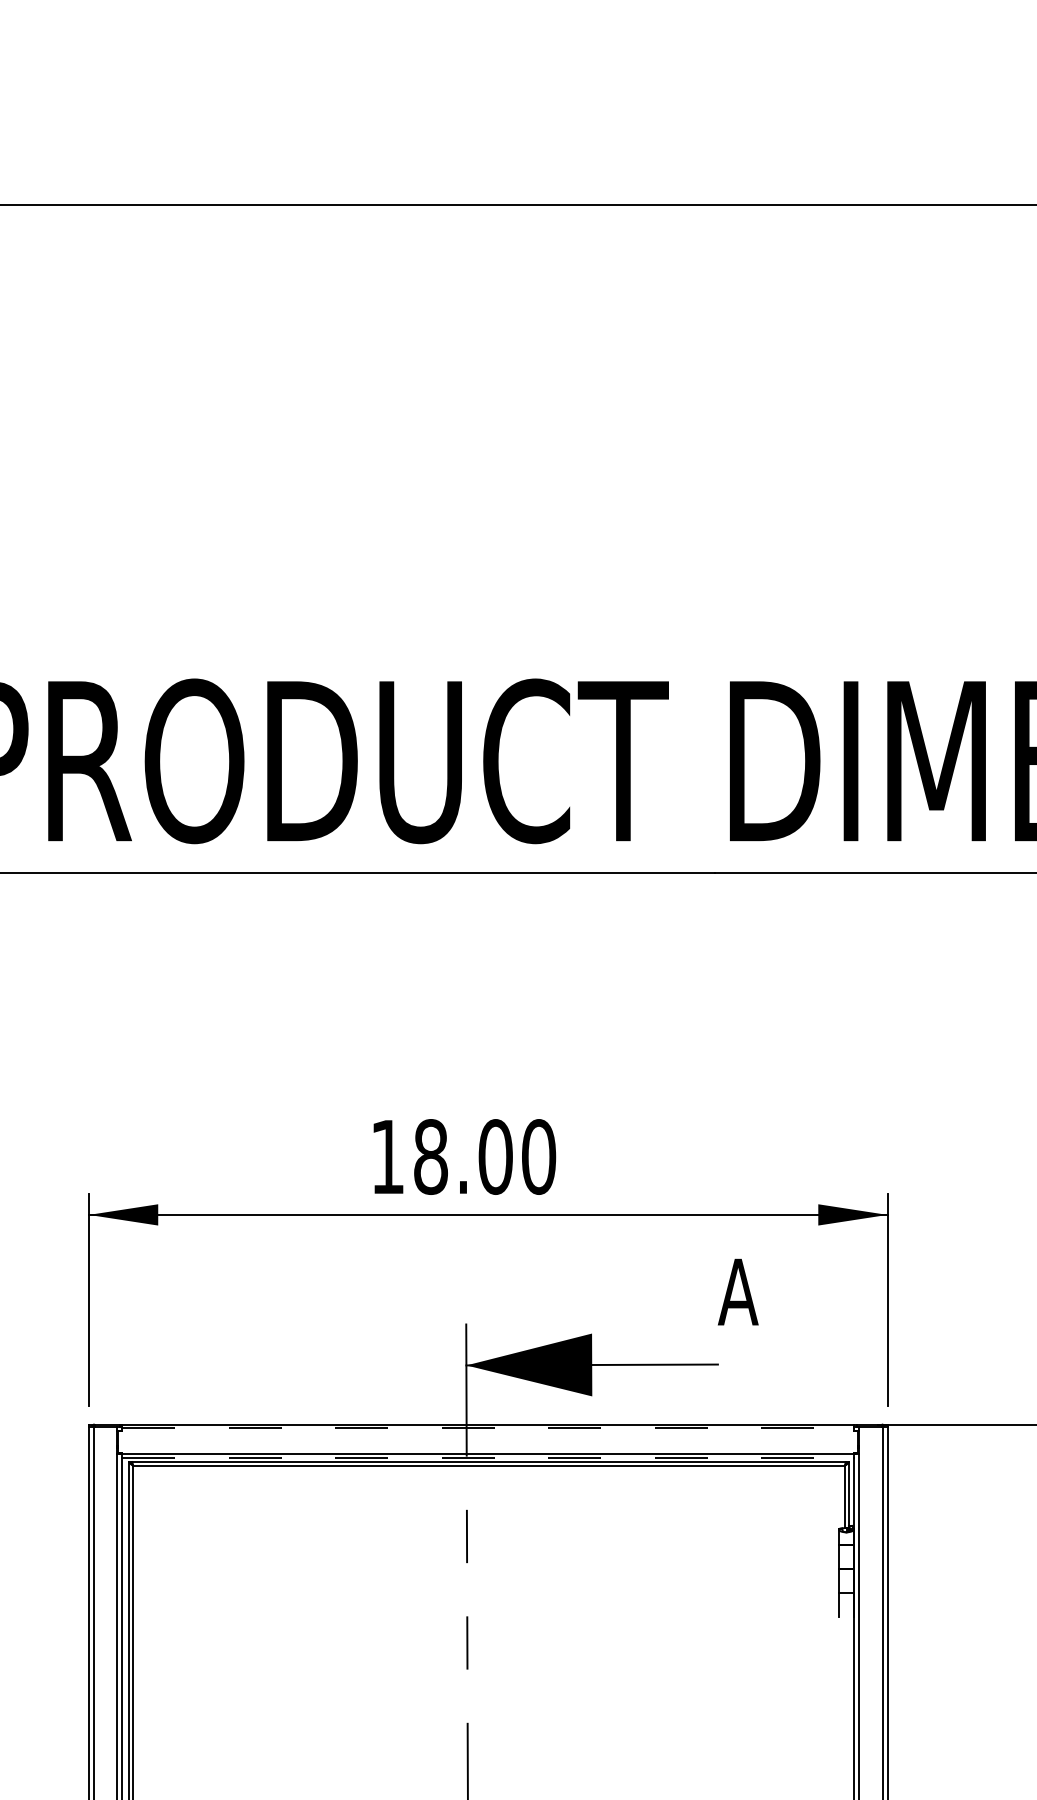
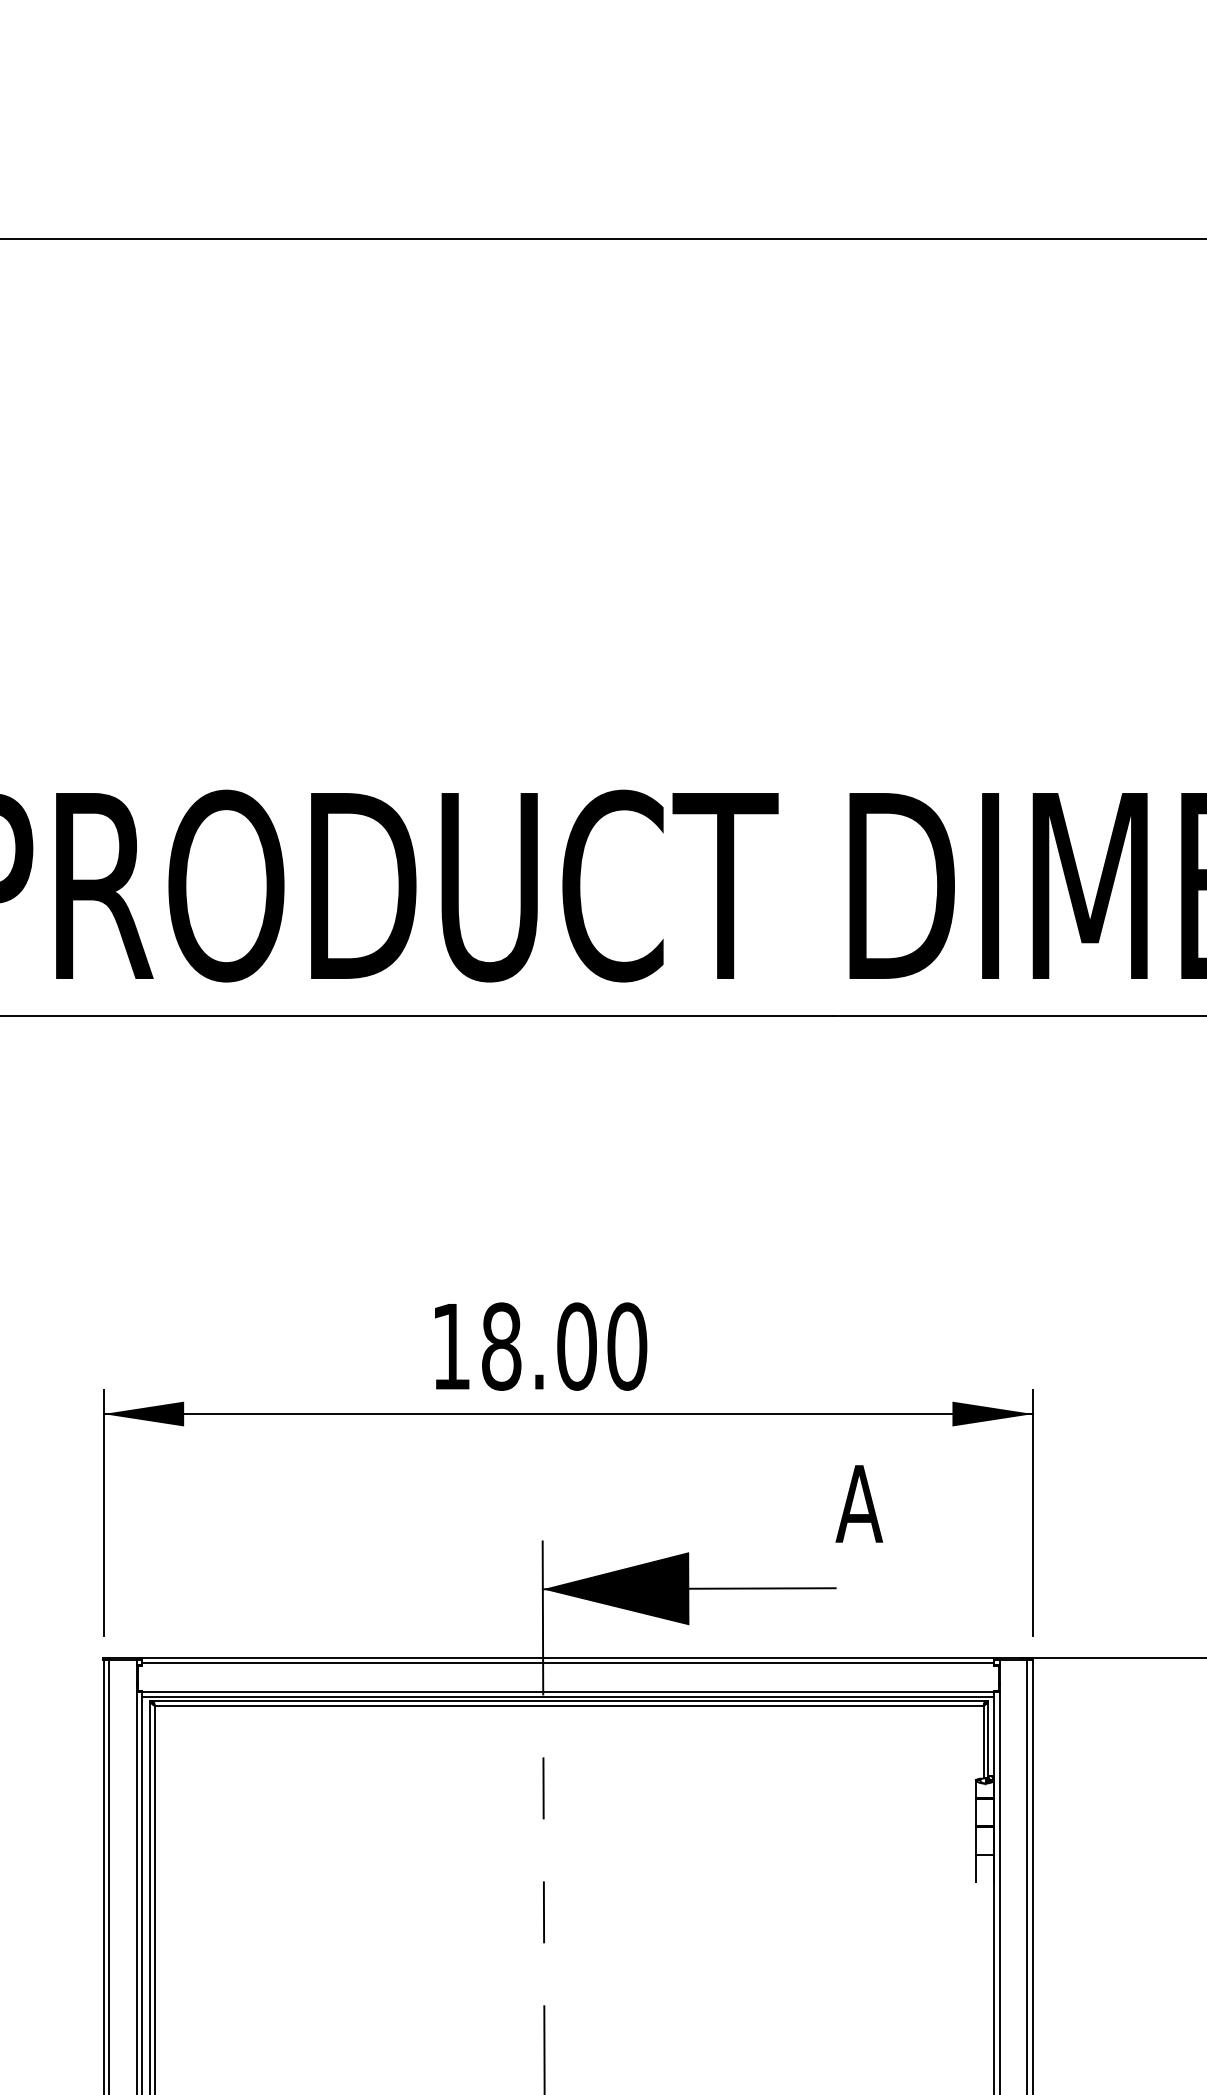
line: (488, 1428) -> (568, 1662), dashed -> solid
line: (488, 1457) -> (568, 1696), dashed -> solid

